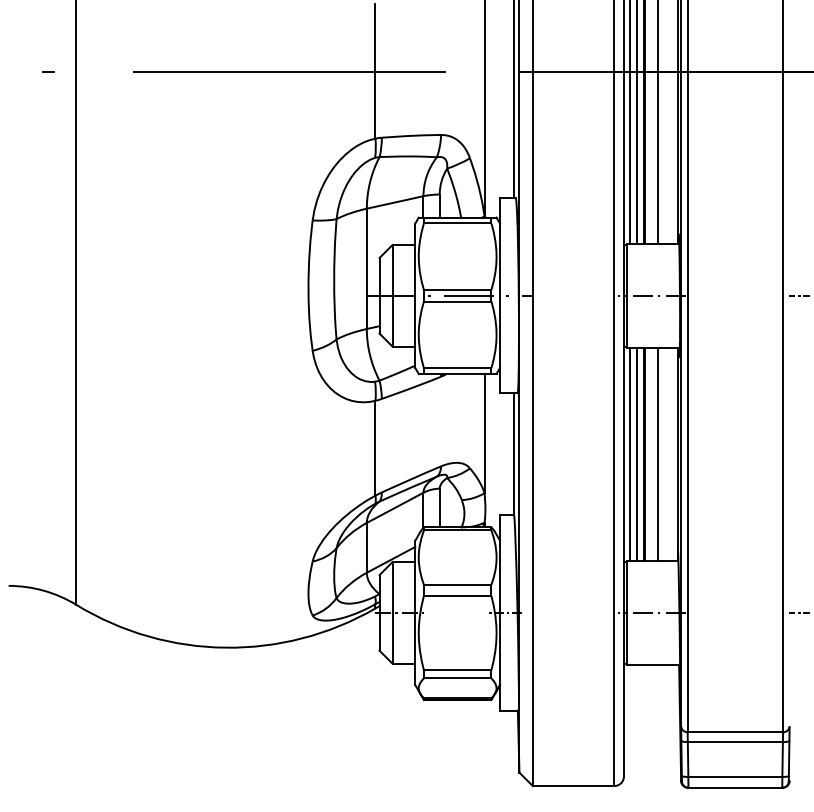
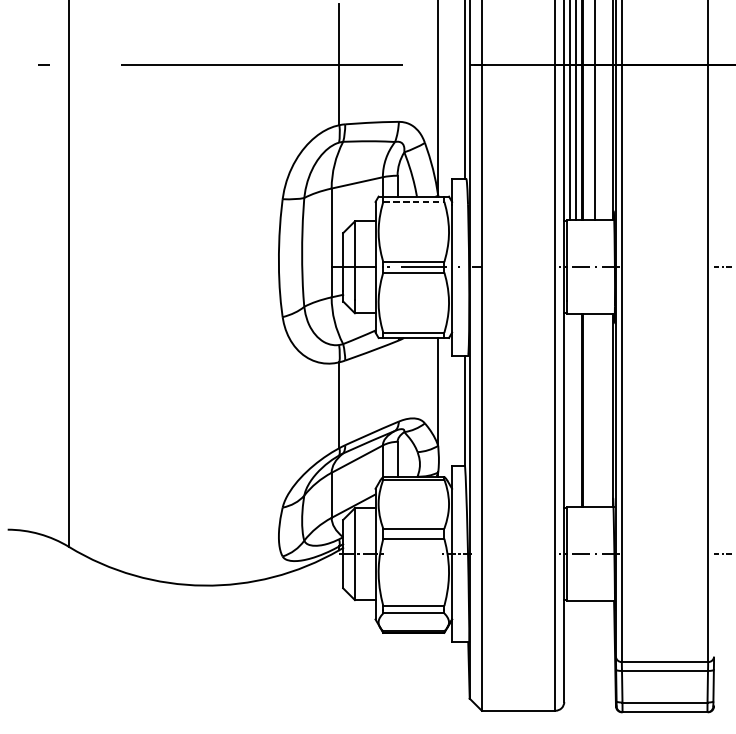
line: (457, 223) -> (413, 201), solid -> dashed
line: (630, 453) -> (570, 409), removed
line: (637, 453) -> (576, 409), removed
line: (658, 453) -> (595, 409), removed

